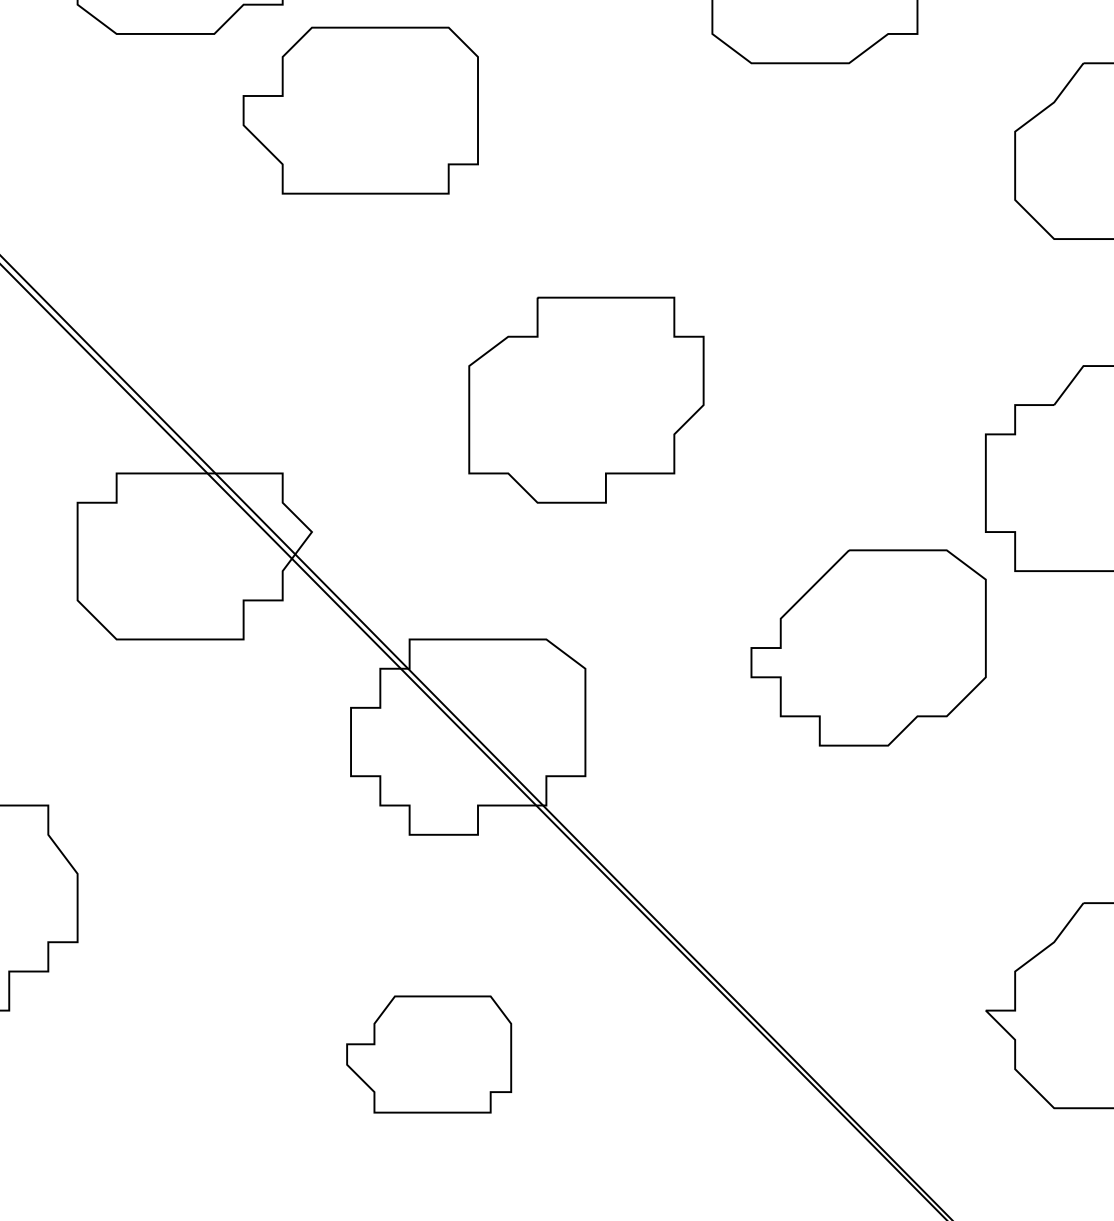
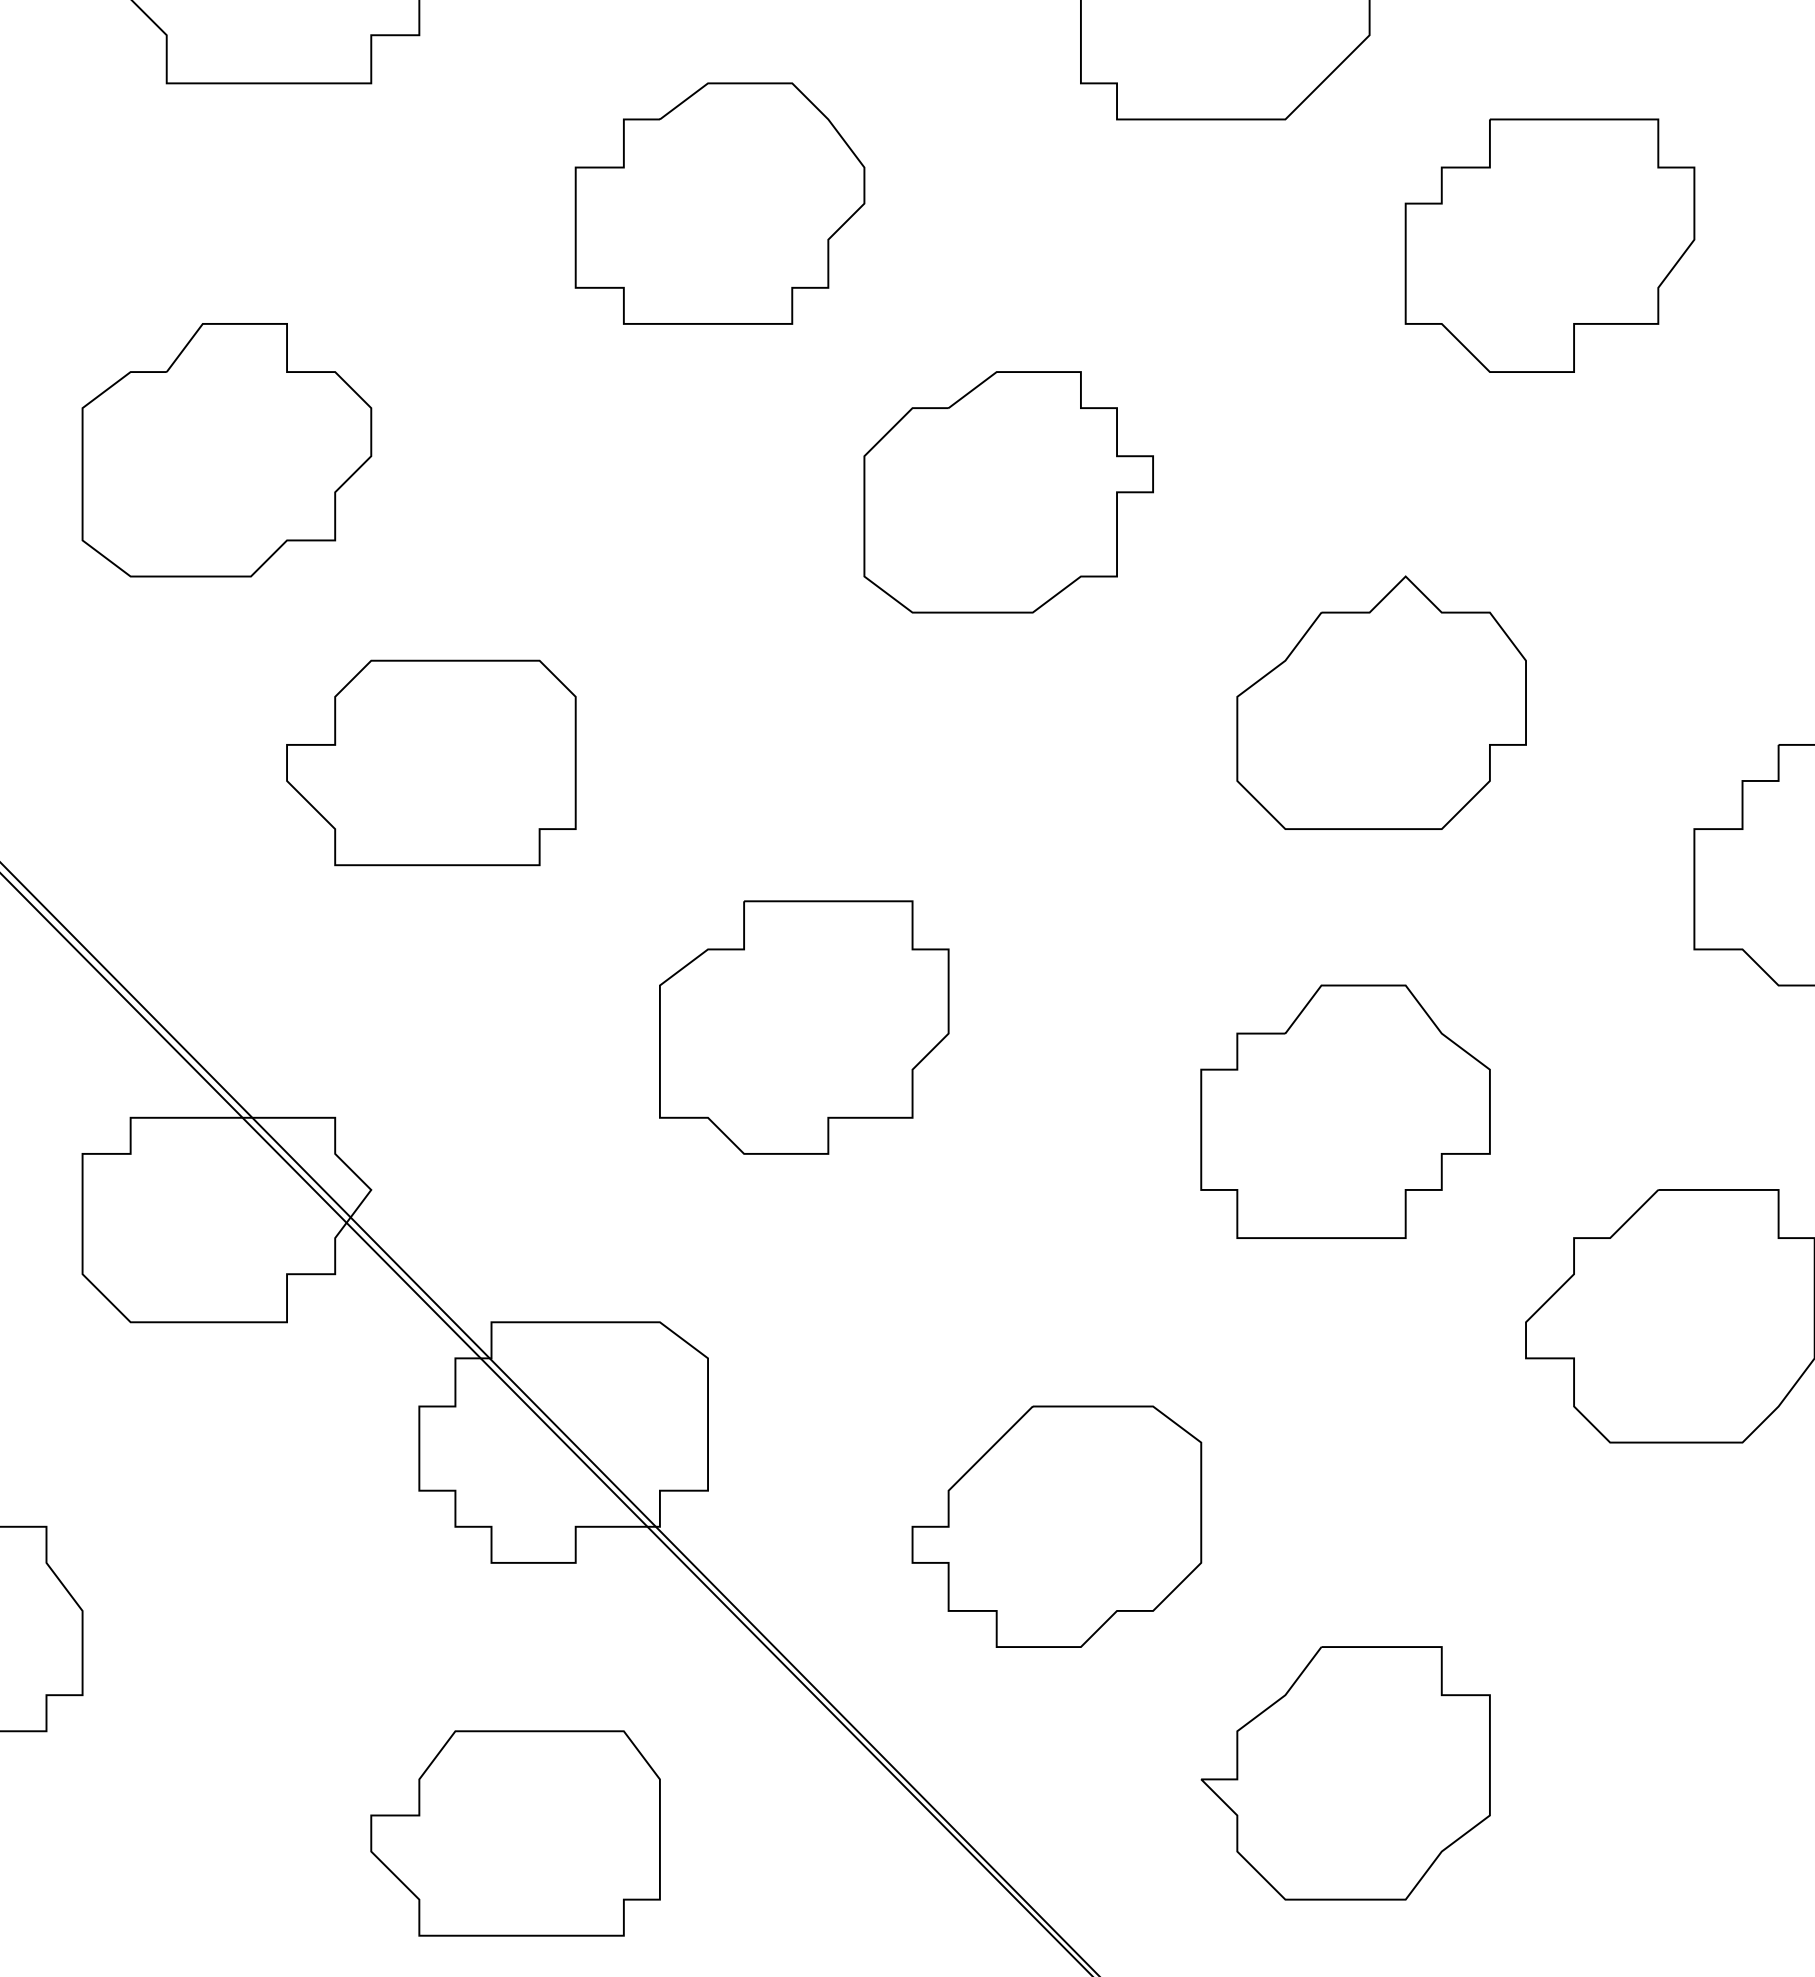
part: (360, 110) -> (431, 762), moved
part: (586, 400) -> (804, 1027), moved
part: (868, 647) -> (1056, 1526), moved
part: (429, 1054) -> (515, 1833), size x1.43

